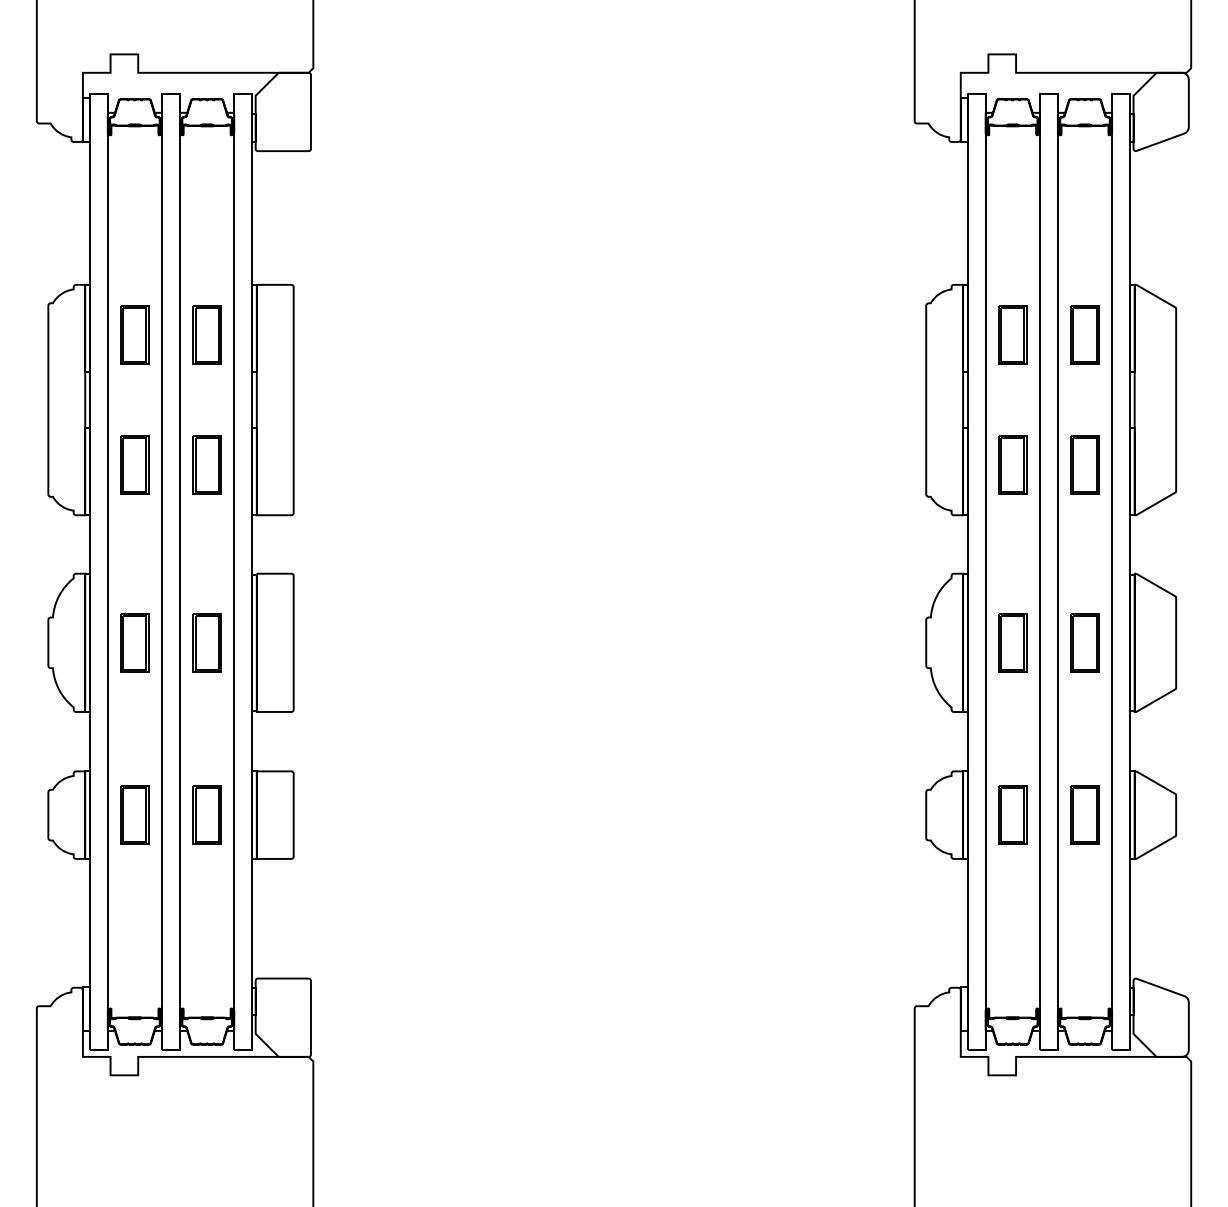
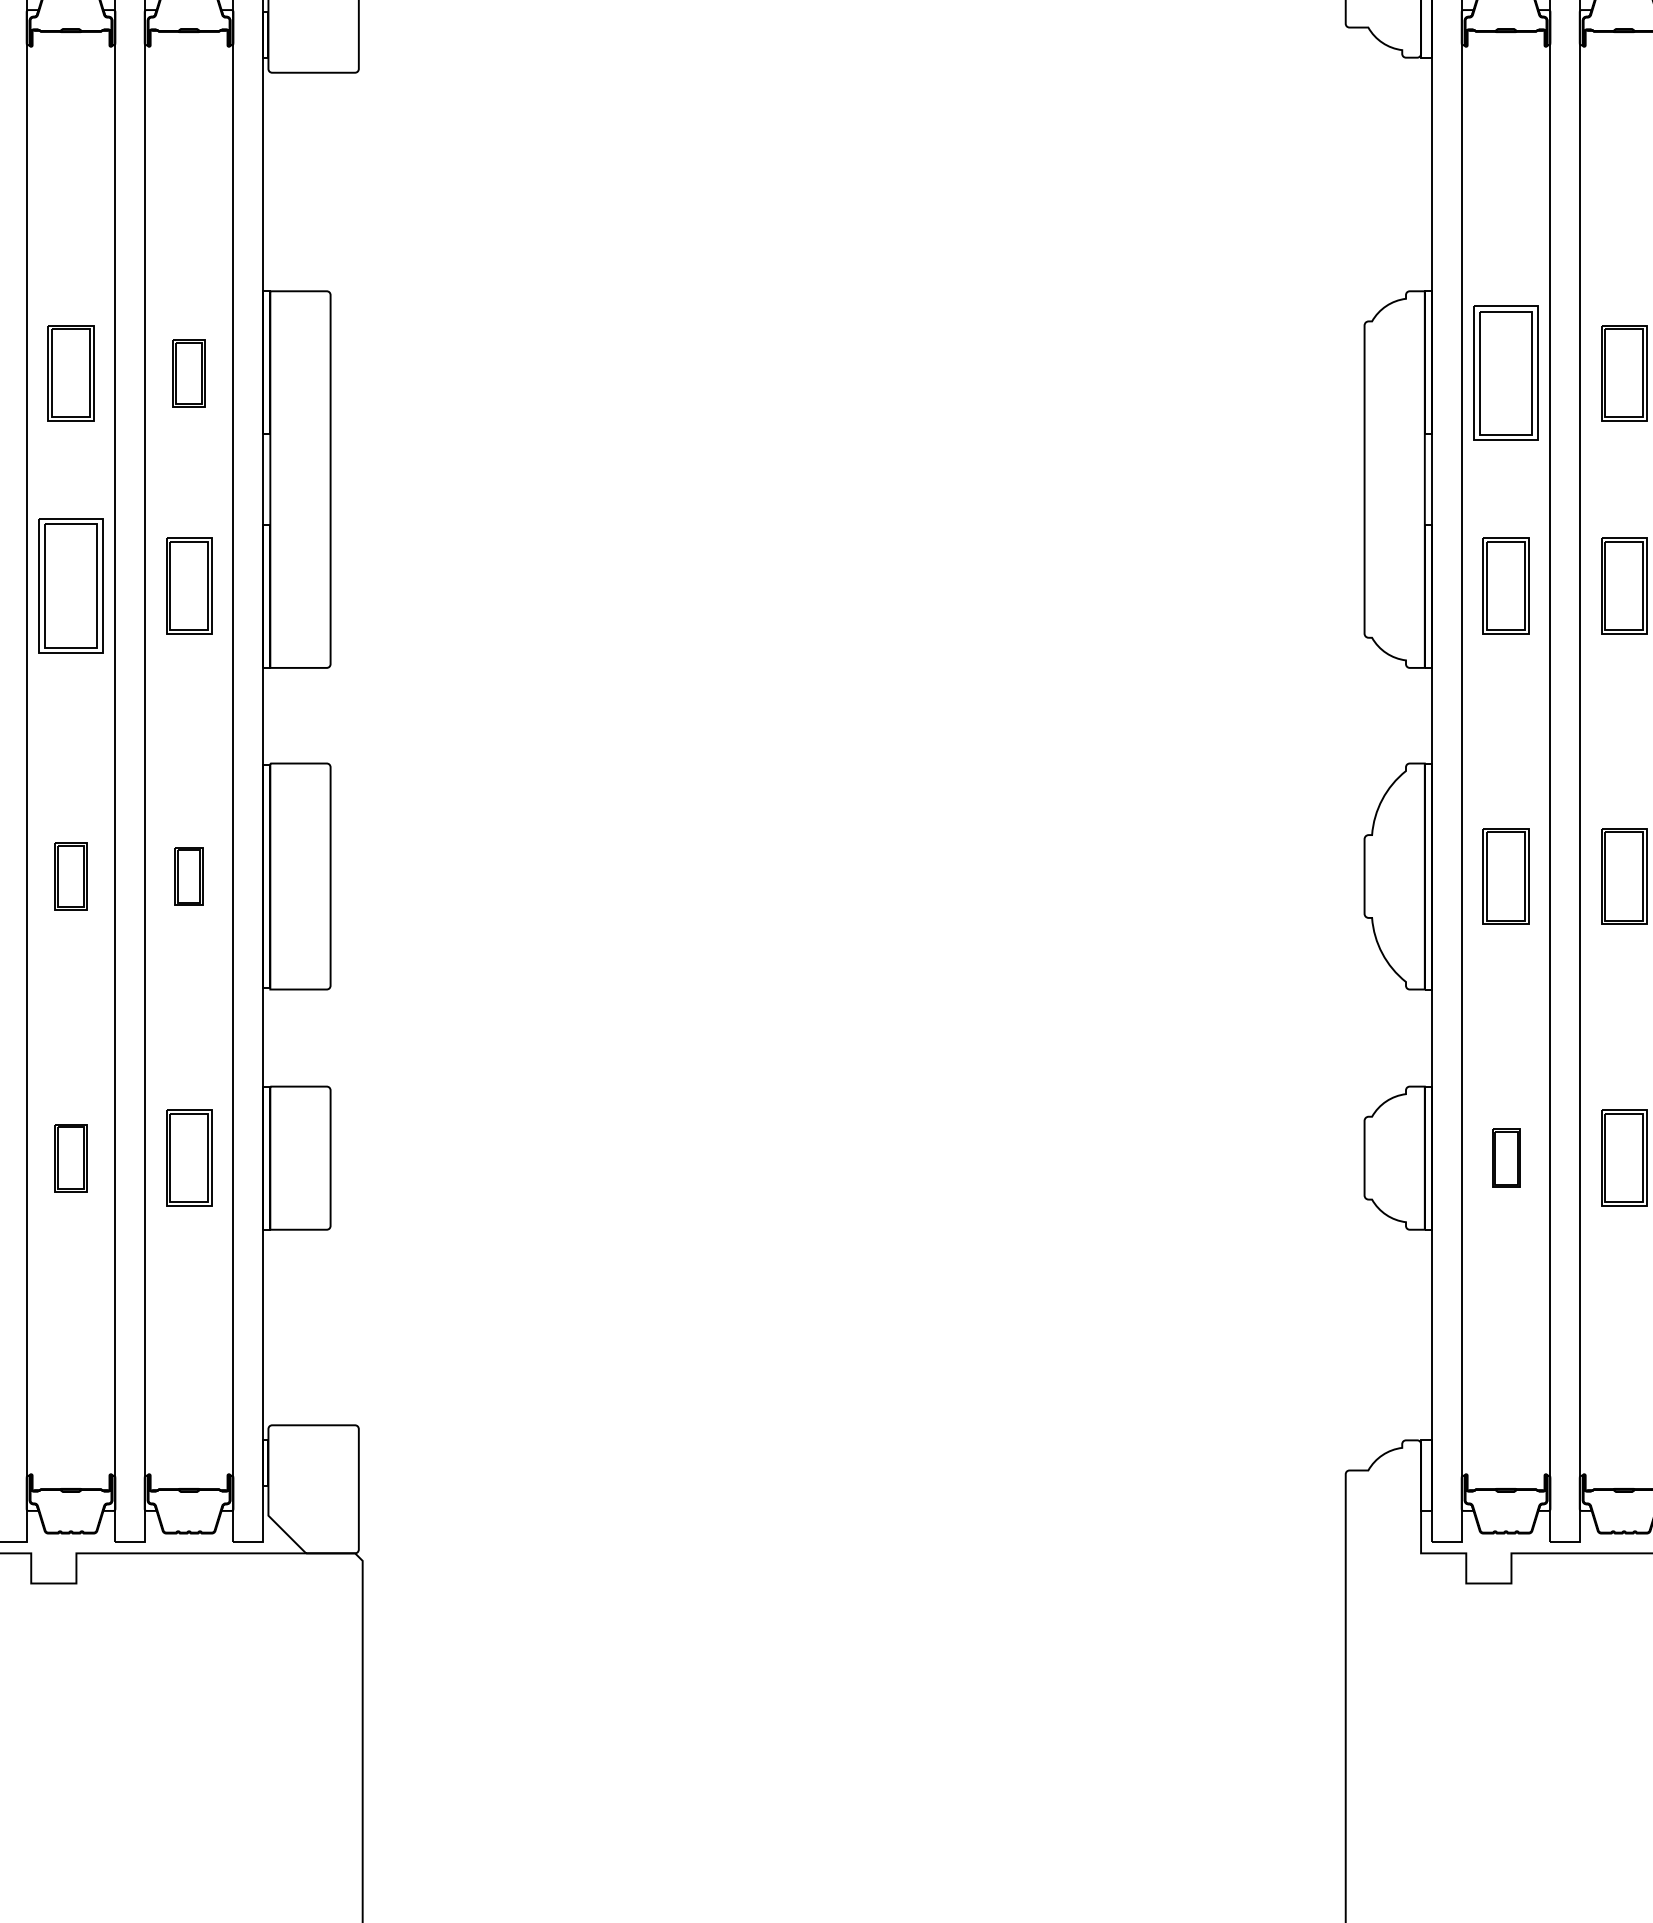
part: (206, 334) -> (188, 372), size x0.7
part: (1012, 334) -> (1505, 372), size x1.4
part: (134, 464) -> (70, 584), size x1.4
part: (134, 642) -> (70, 875), size x0.7
part: (206, 642) -> (188, 875), size x0.6
part: (134, 814) -> (70, 1157), size x0.7
part: (1012, 814) -> (1505, 1157), size x0.6

